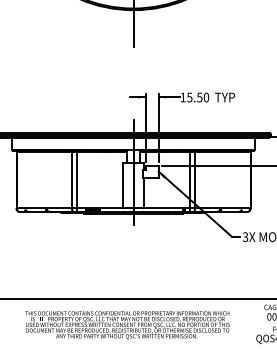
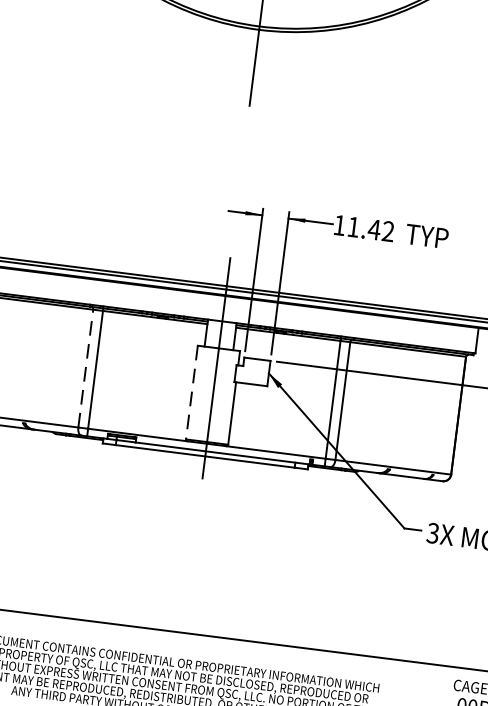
text: (198, 97) -> (371, 229), 15.50 -> 11.42
line: (71, 179) -> (85, 367), solid -> dashed
line: (123, 185) -> (192, 393), solid -> dashed

